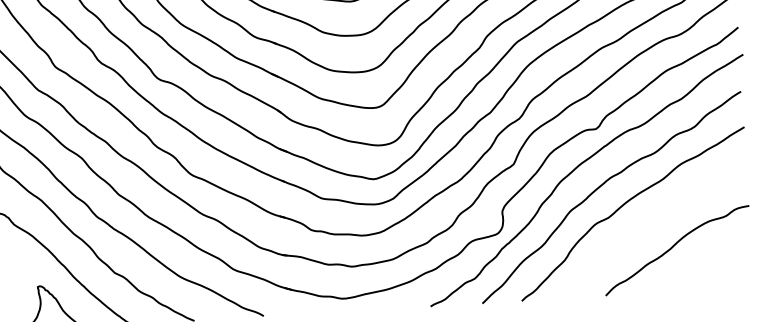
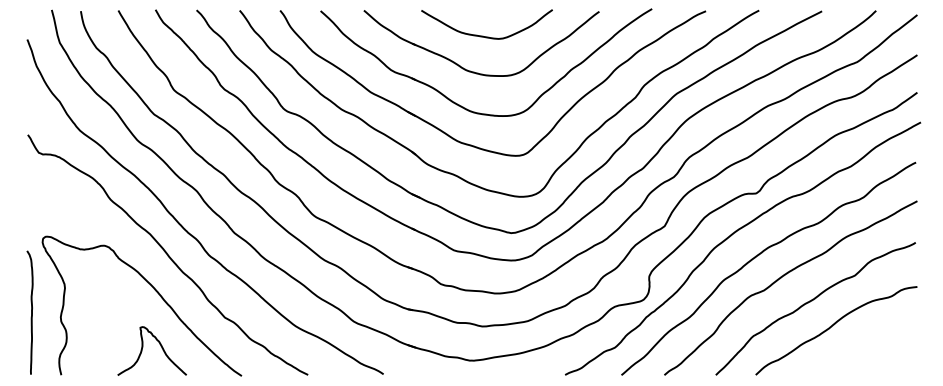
curve: (653, 225) -> (812, 301), added

